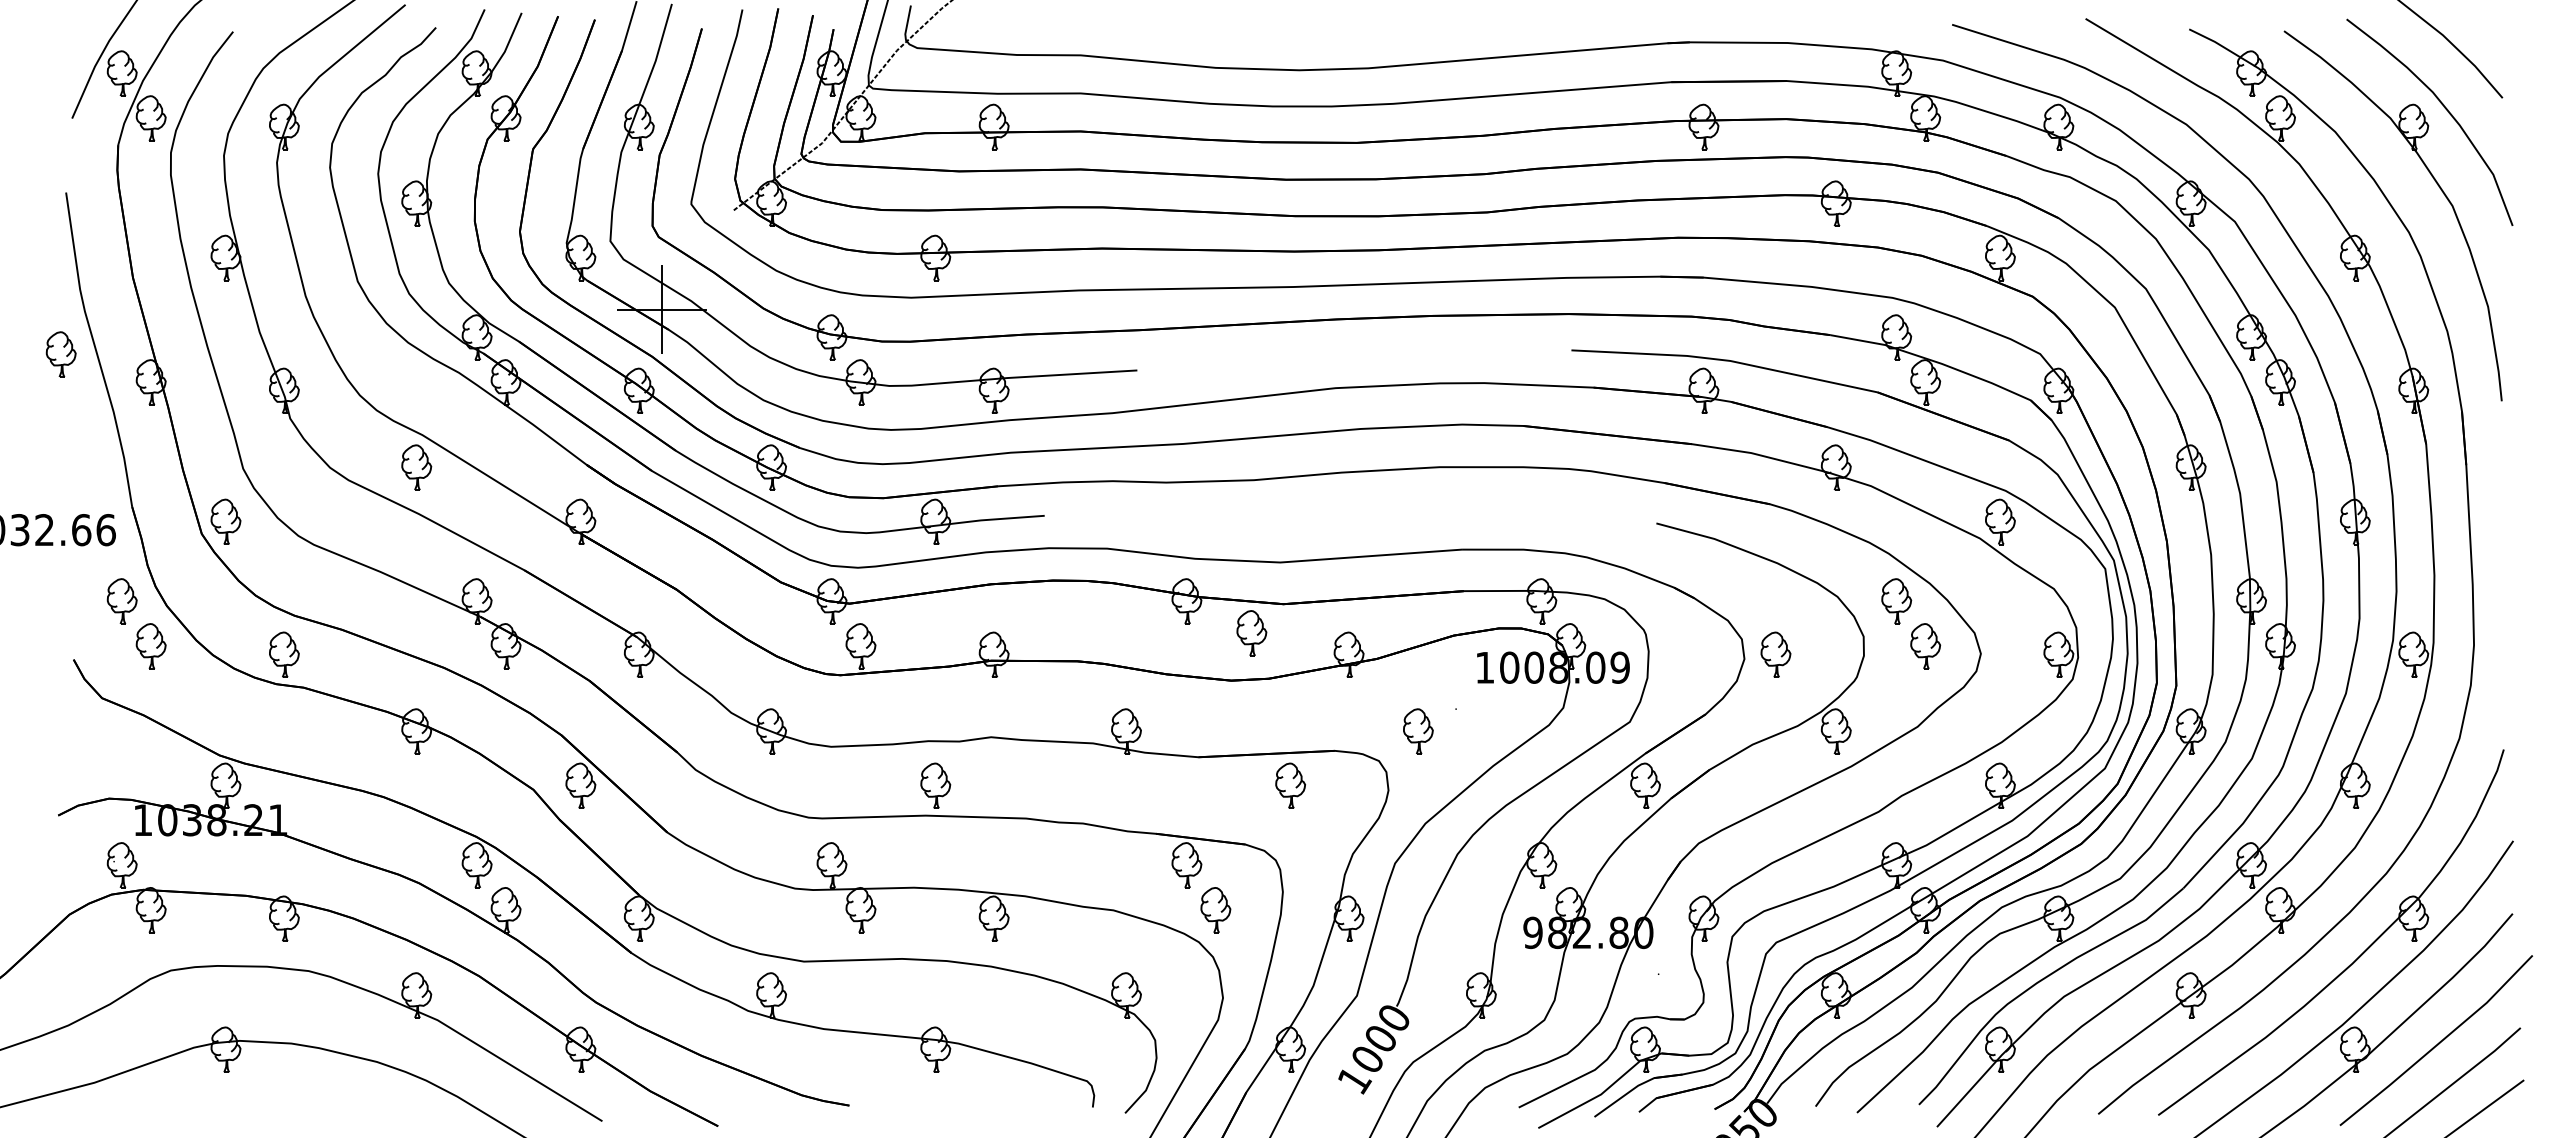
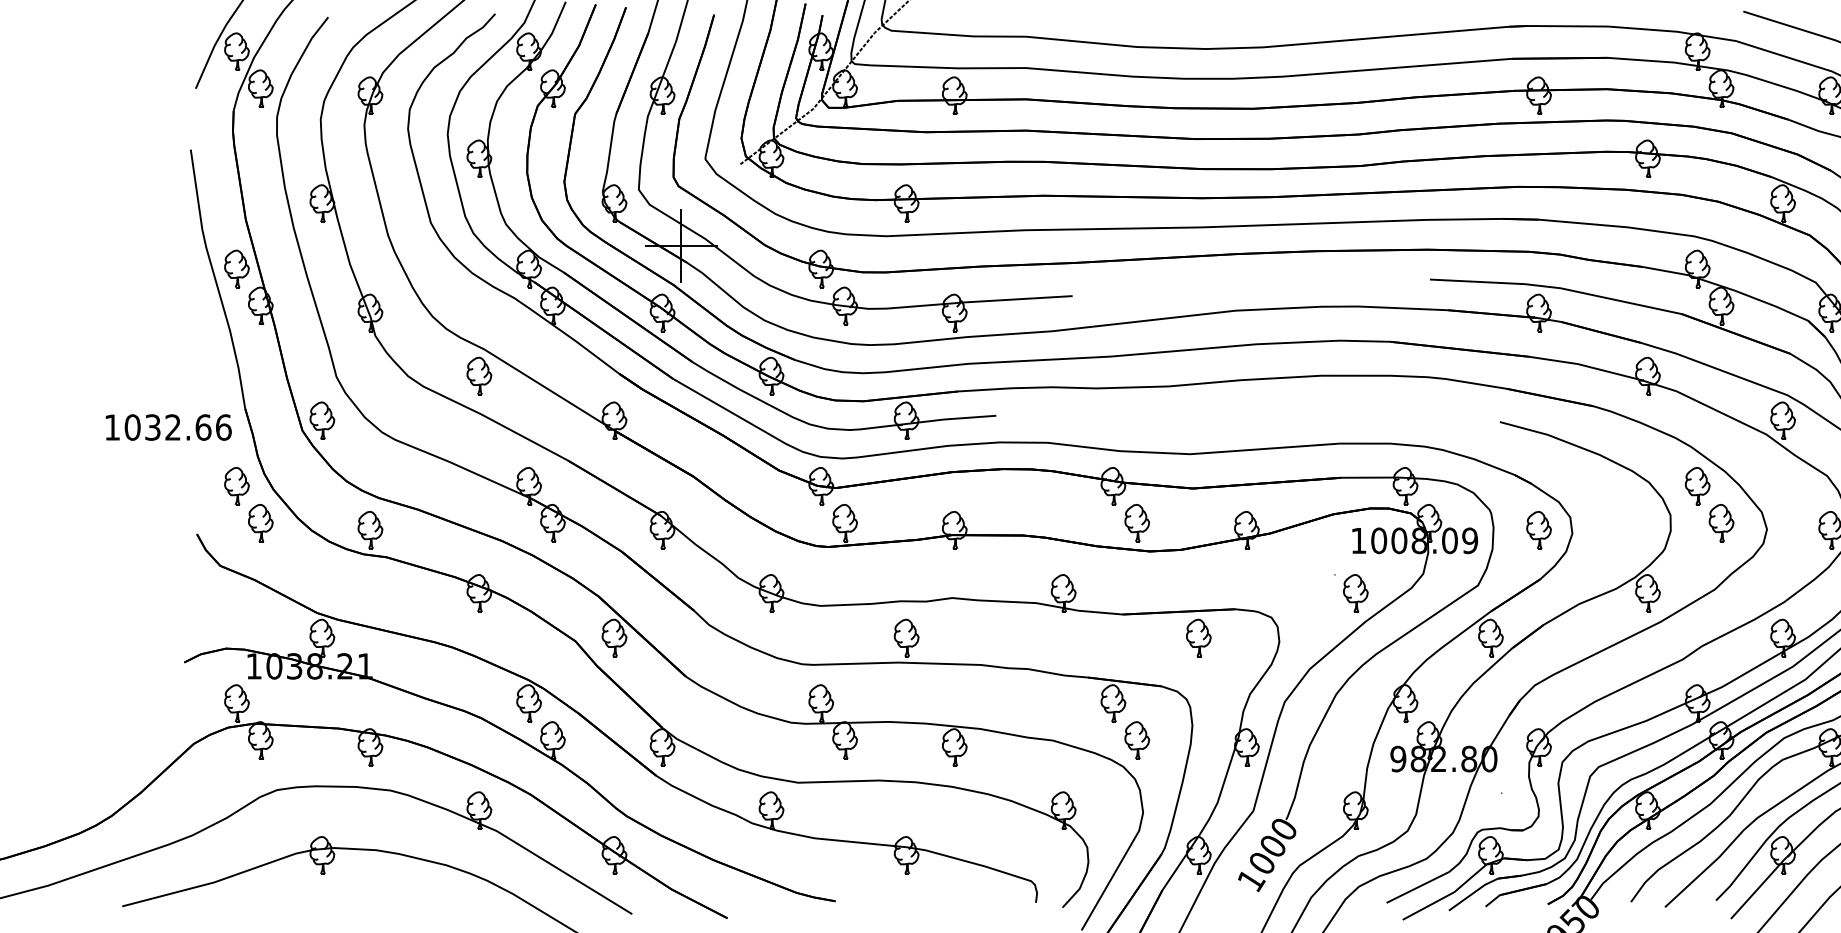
part: (60, 354) -> (236, 268), moved
part: (1251, 633) -> (1136, 523), moved
part: (1775, 654) -> (1538, 529), moved
part: (1418, 731) -> (1355, 593), moved

